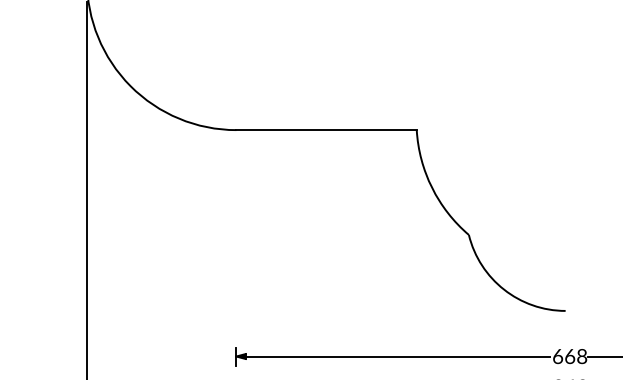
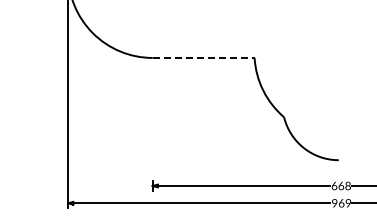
line: (326, 129) -> (203, 57), solid -> dashed

